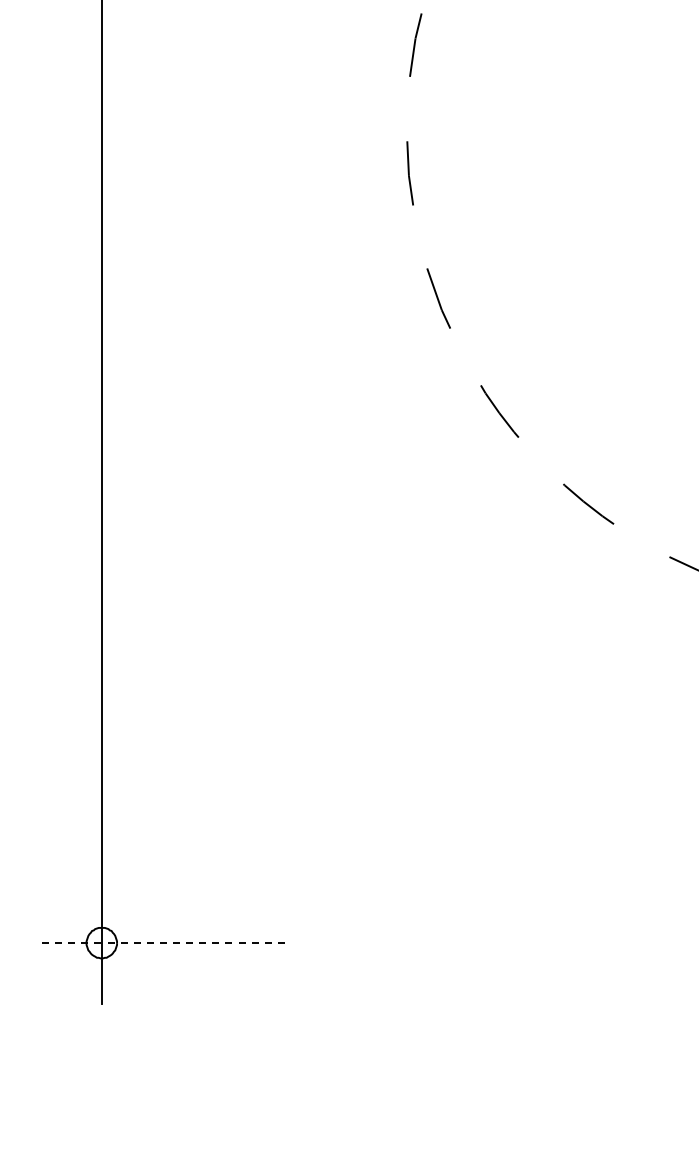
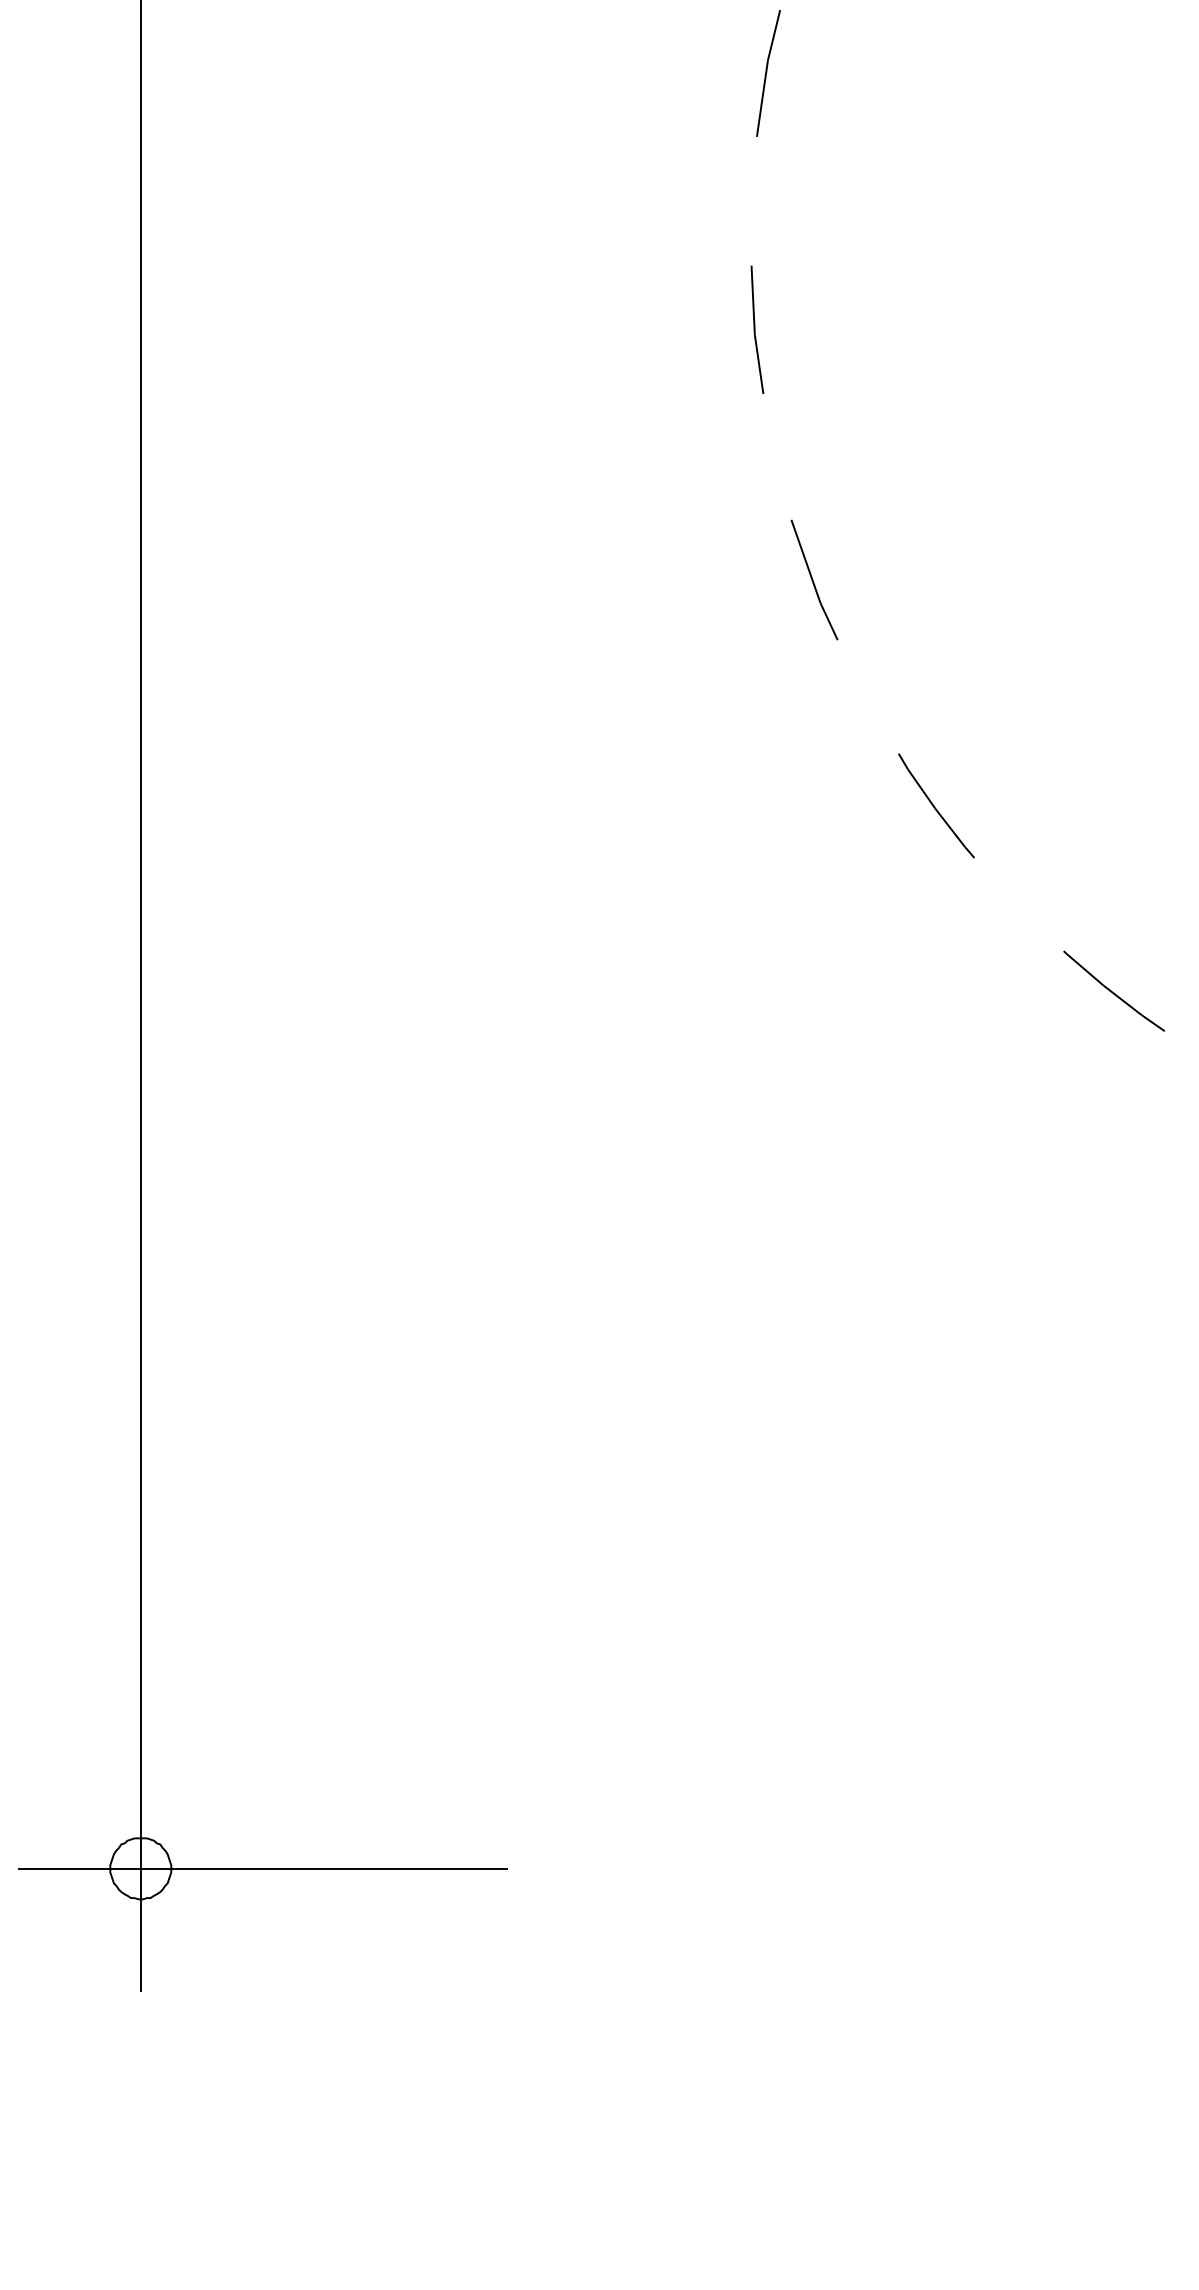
line: (162, 943) -> (262, 1869), dashed -> solid

